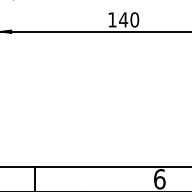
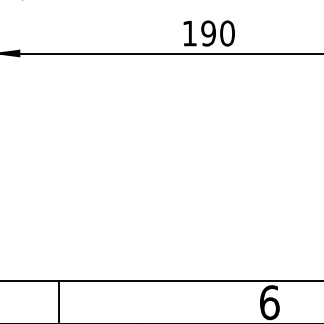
text: (123, 19) -> (208, 32), 140 -> 190

